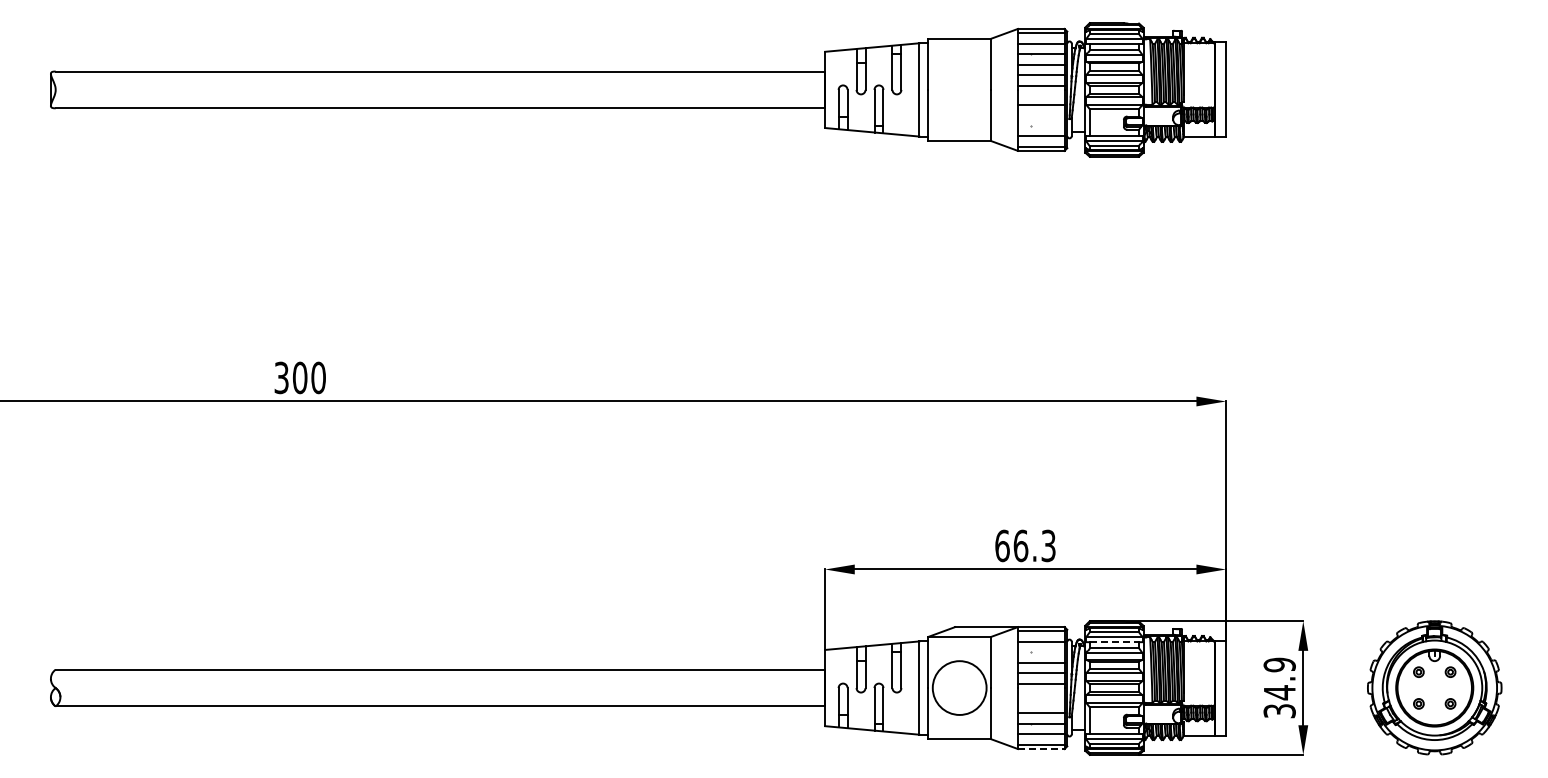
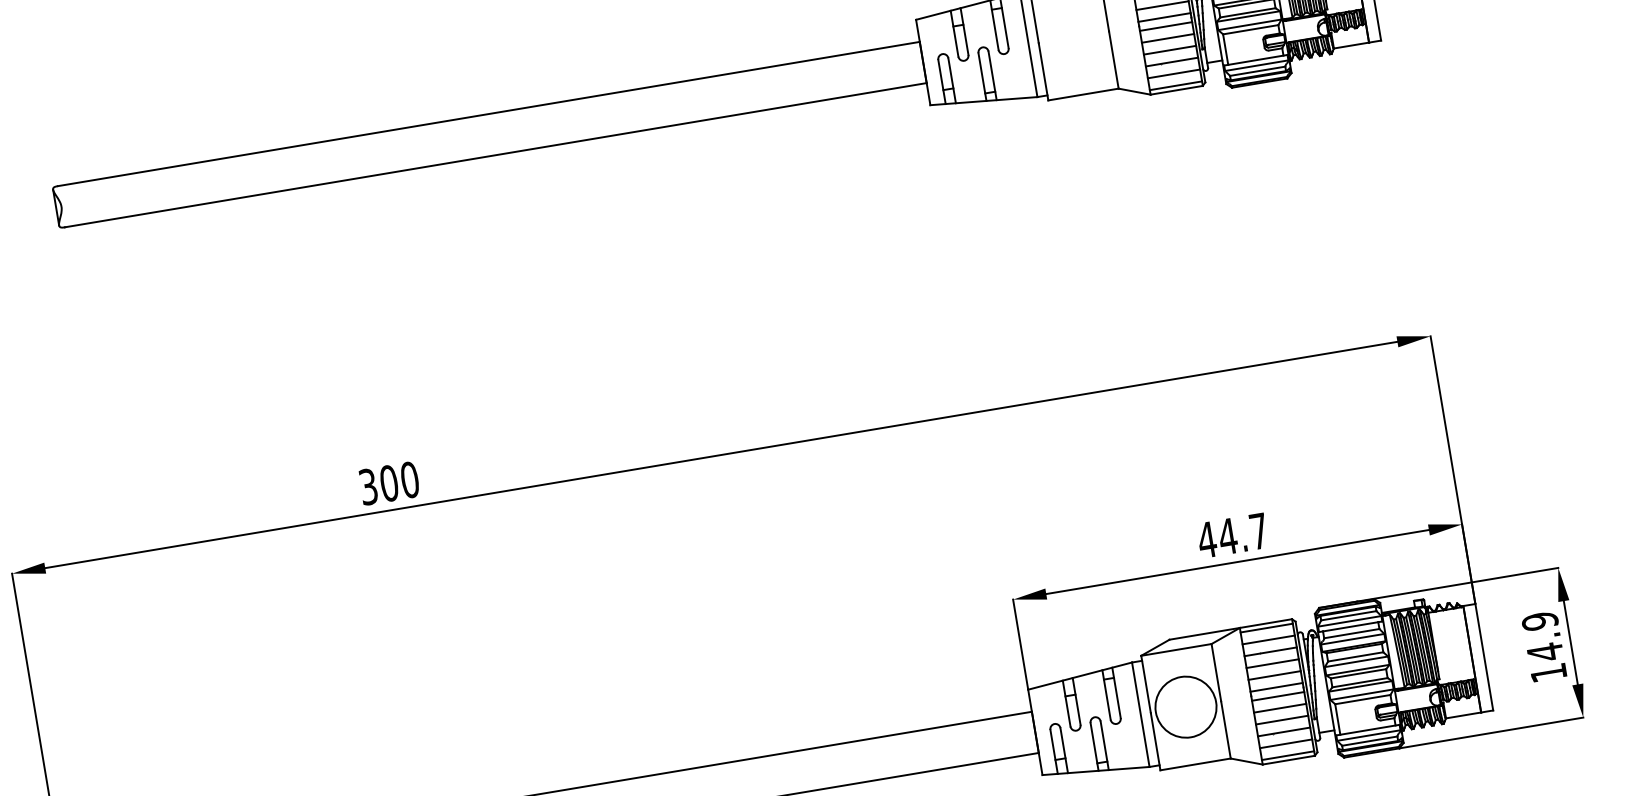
line: (1040, 93) -> (1165, 26), added
line: (1040, 115) -> (1169, 50), added
line: (1040, 125) -> (1171, 61), added
text: (1024, 545) -> (1231, 535), 66.3 -> 44.7
line: (1114, 642) -> (1350, 627), dashed -> solid
line: (1040, 652) -> (1269, 652), added
line: (1040, 692) -> (1277, 696), added
line: (1040, 702) -> (1279, 708), added
text: (1279, 711) -> (1548, 673), 34.9 -> 14.9
line: (1041, 749) -> (1289, 760), dashed -> solid

